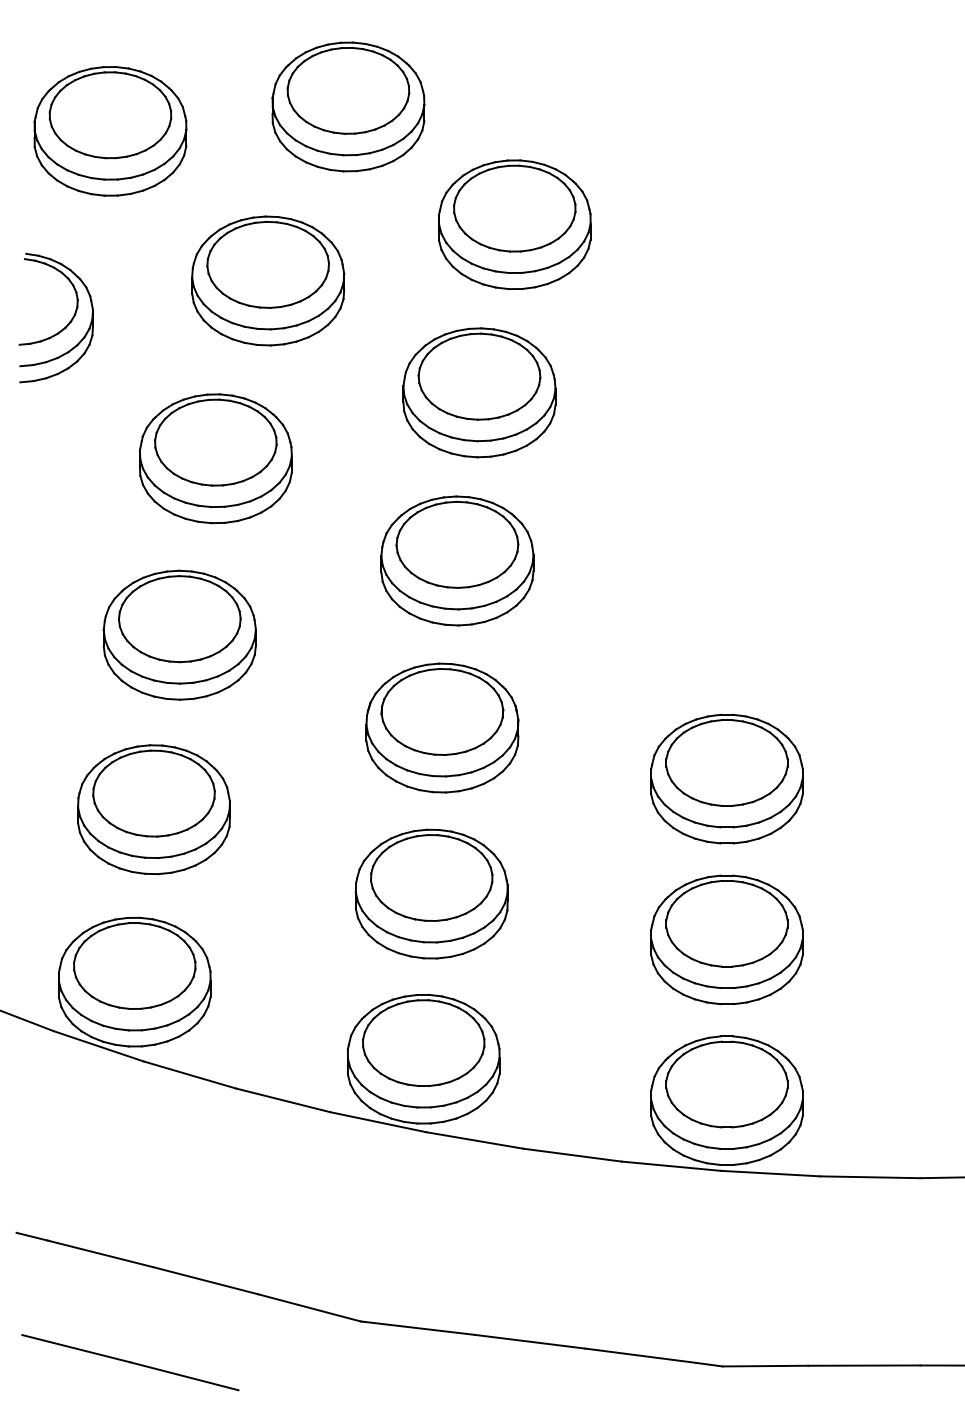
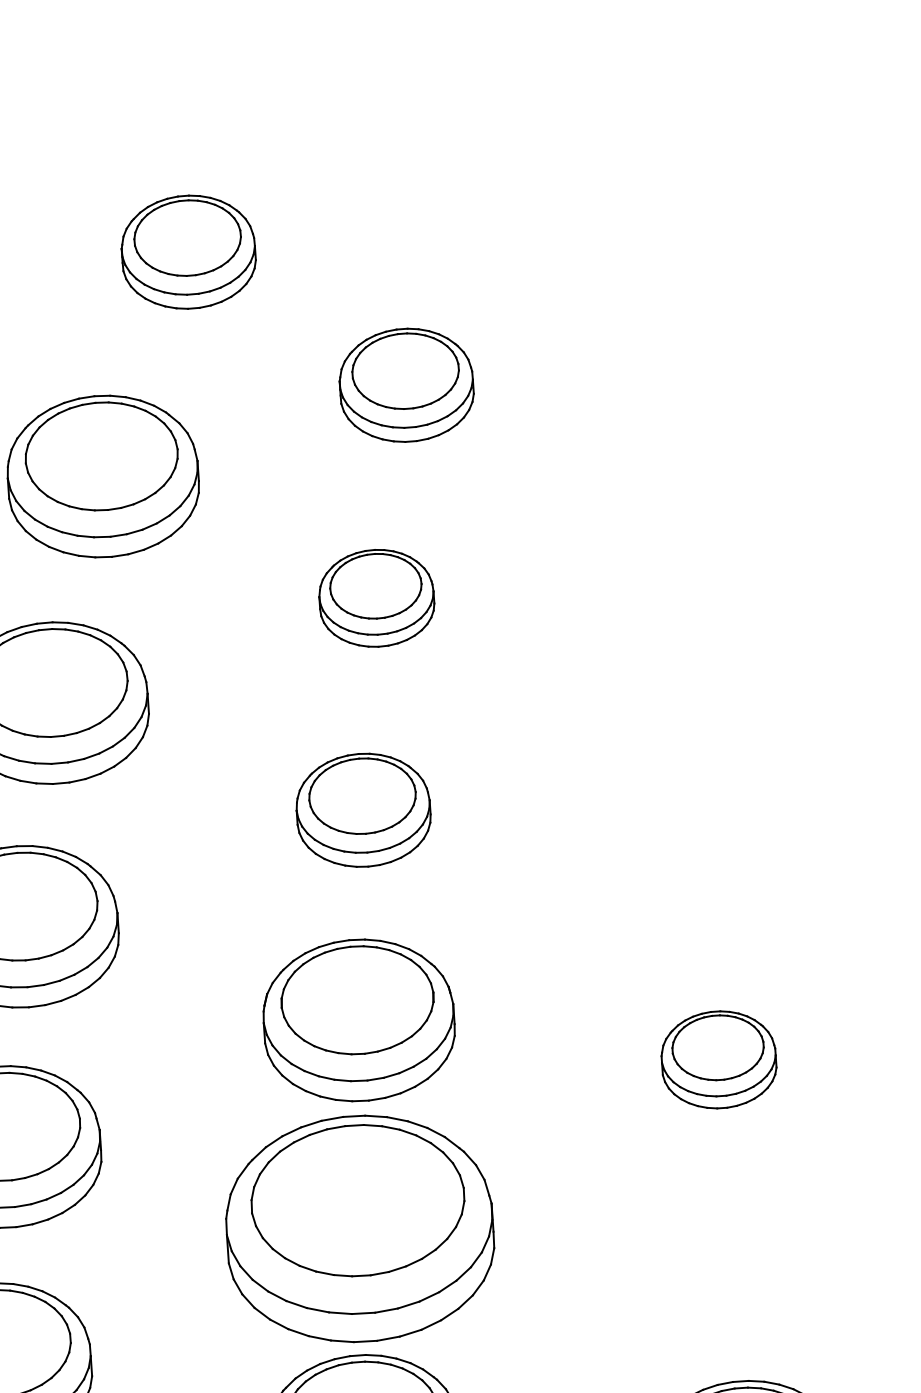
part: (348, 106) -> (188, 251), size x0.7
part: (514, 224) -> (406, 384), size x0.7
part: (479, 392) -> (376, 597), size x0.6
part: (457, 560) -> (363, 809), size x0.7
part: (726, 778) -> (718, 1059), size x0.6
part: (431, 893) -> (359, 1228), size x1.4
part: (726, 939) -> (731, 1260), removed

